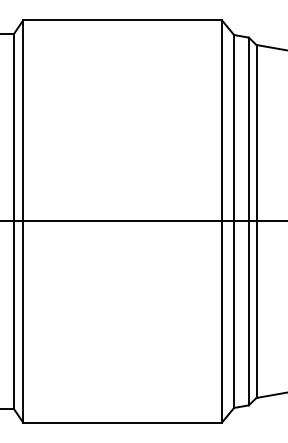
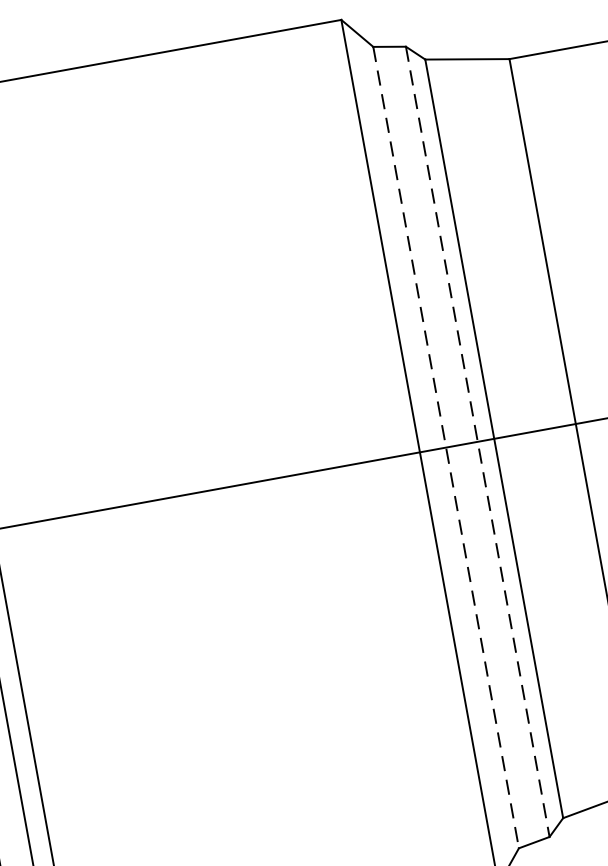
line: (248, 221) -> (477, 441), solid -> dashed
line: (234, 222) -> (447, 449), solid -> dashed

